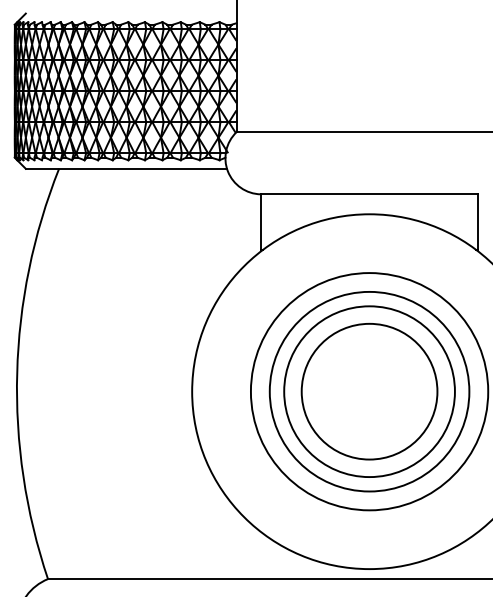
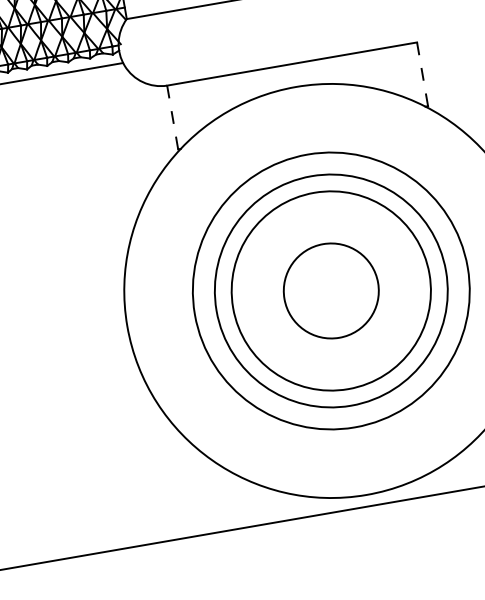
line: (260, 222) -> (172, 118), solid -> dashed
line: (478, 222) -> (422, 74), solid -> dashed
circle: (369, 391) -> (331, 290), size x0.6

